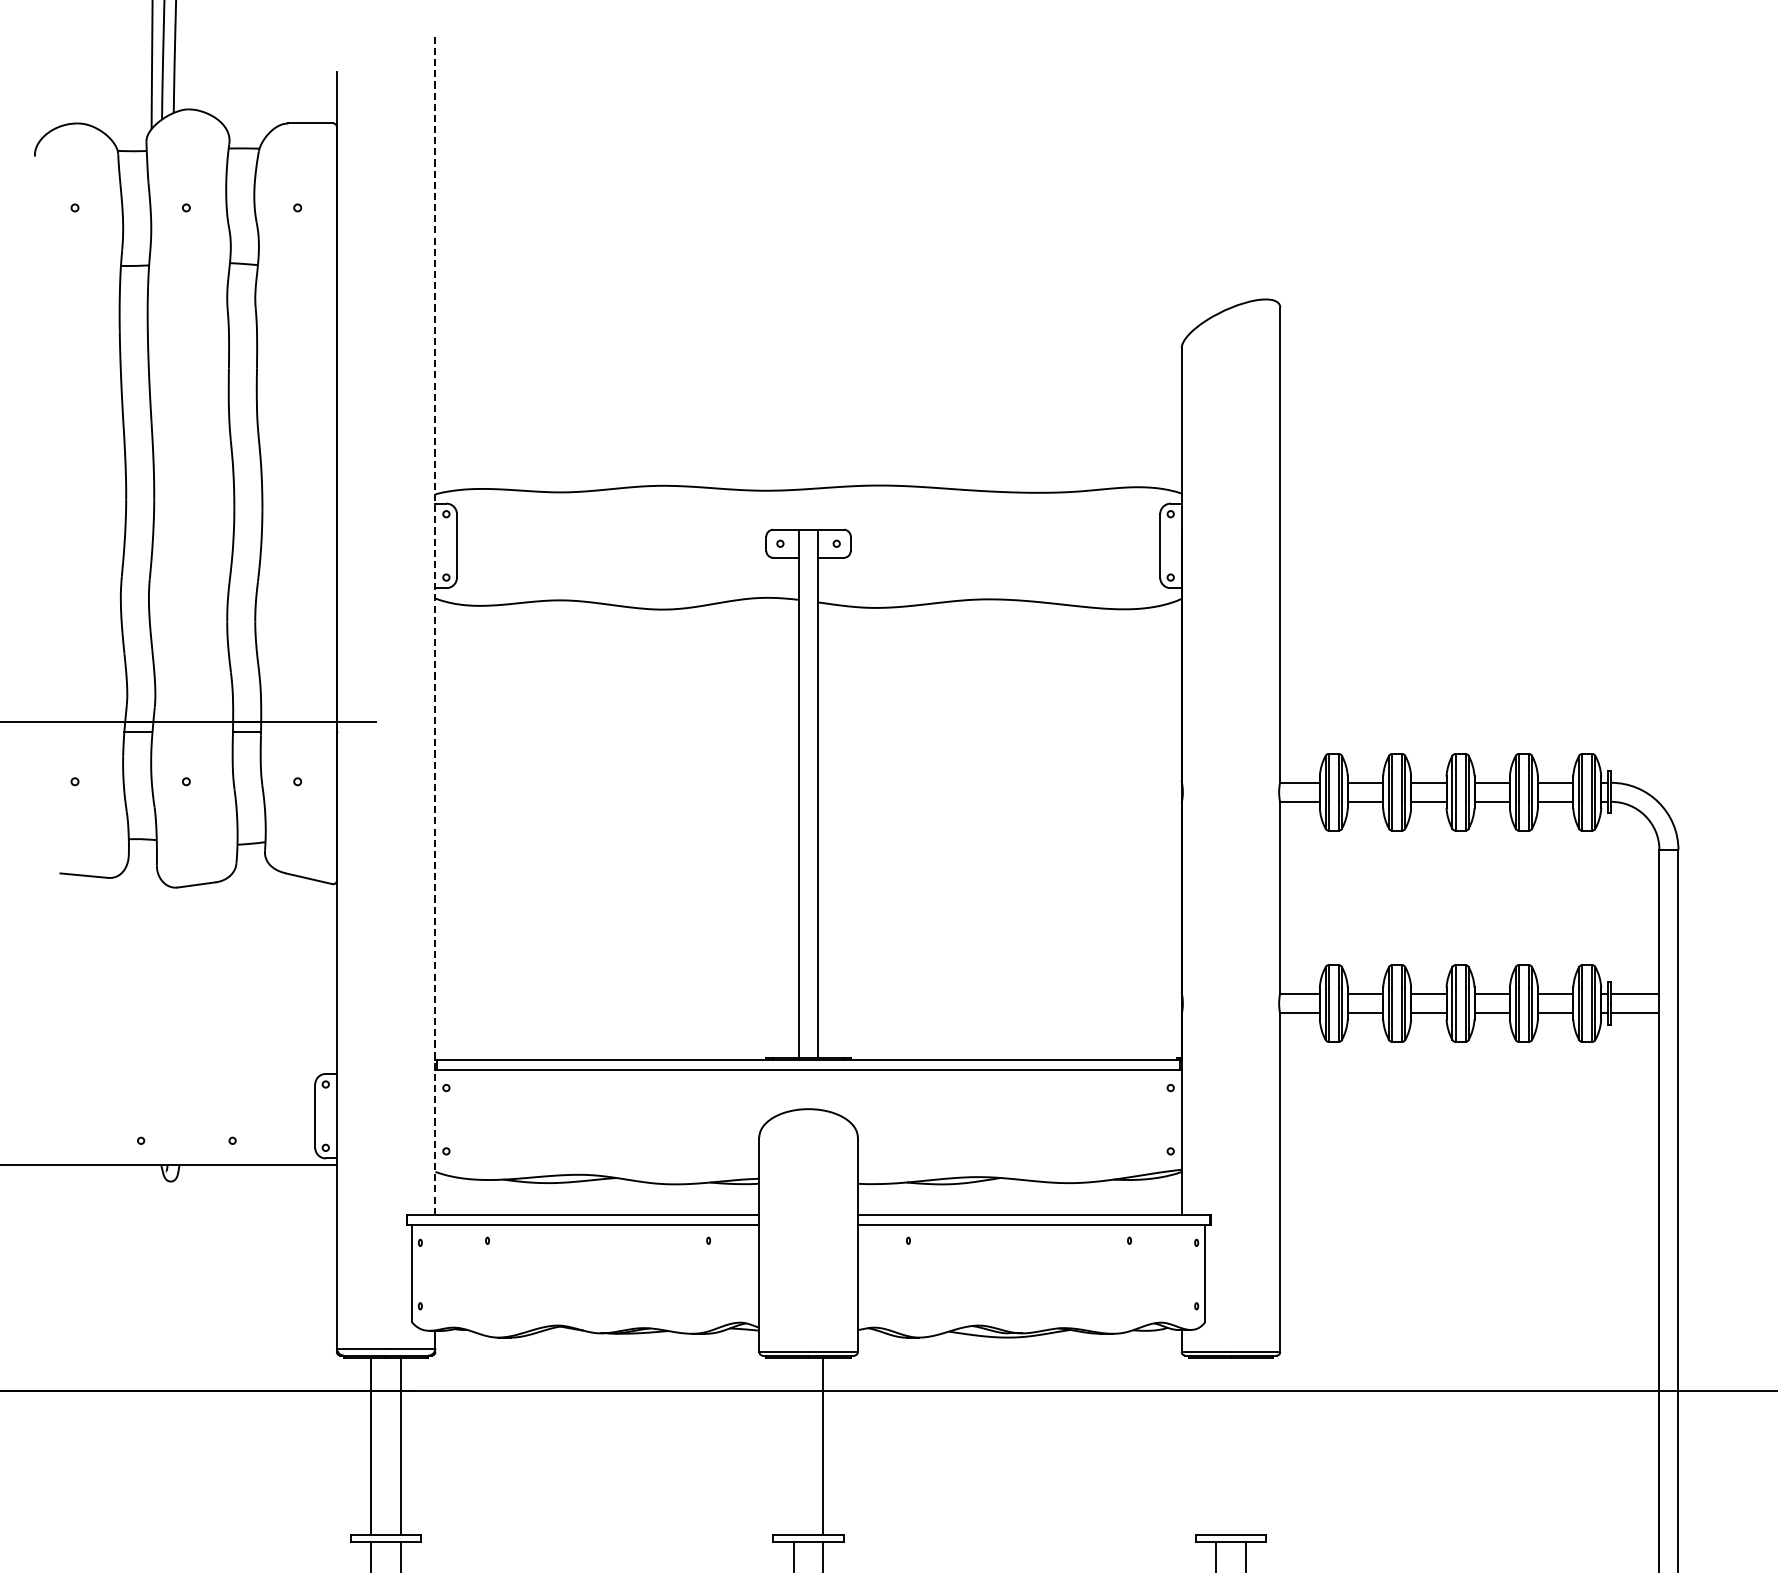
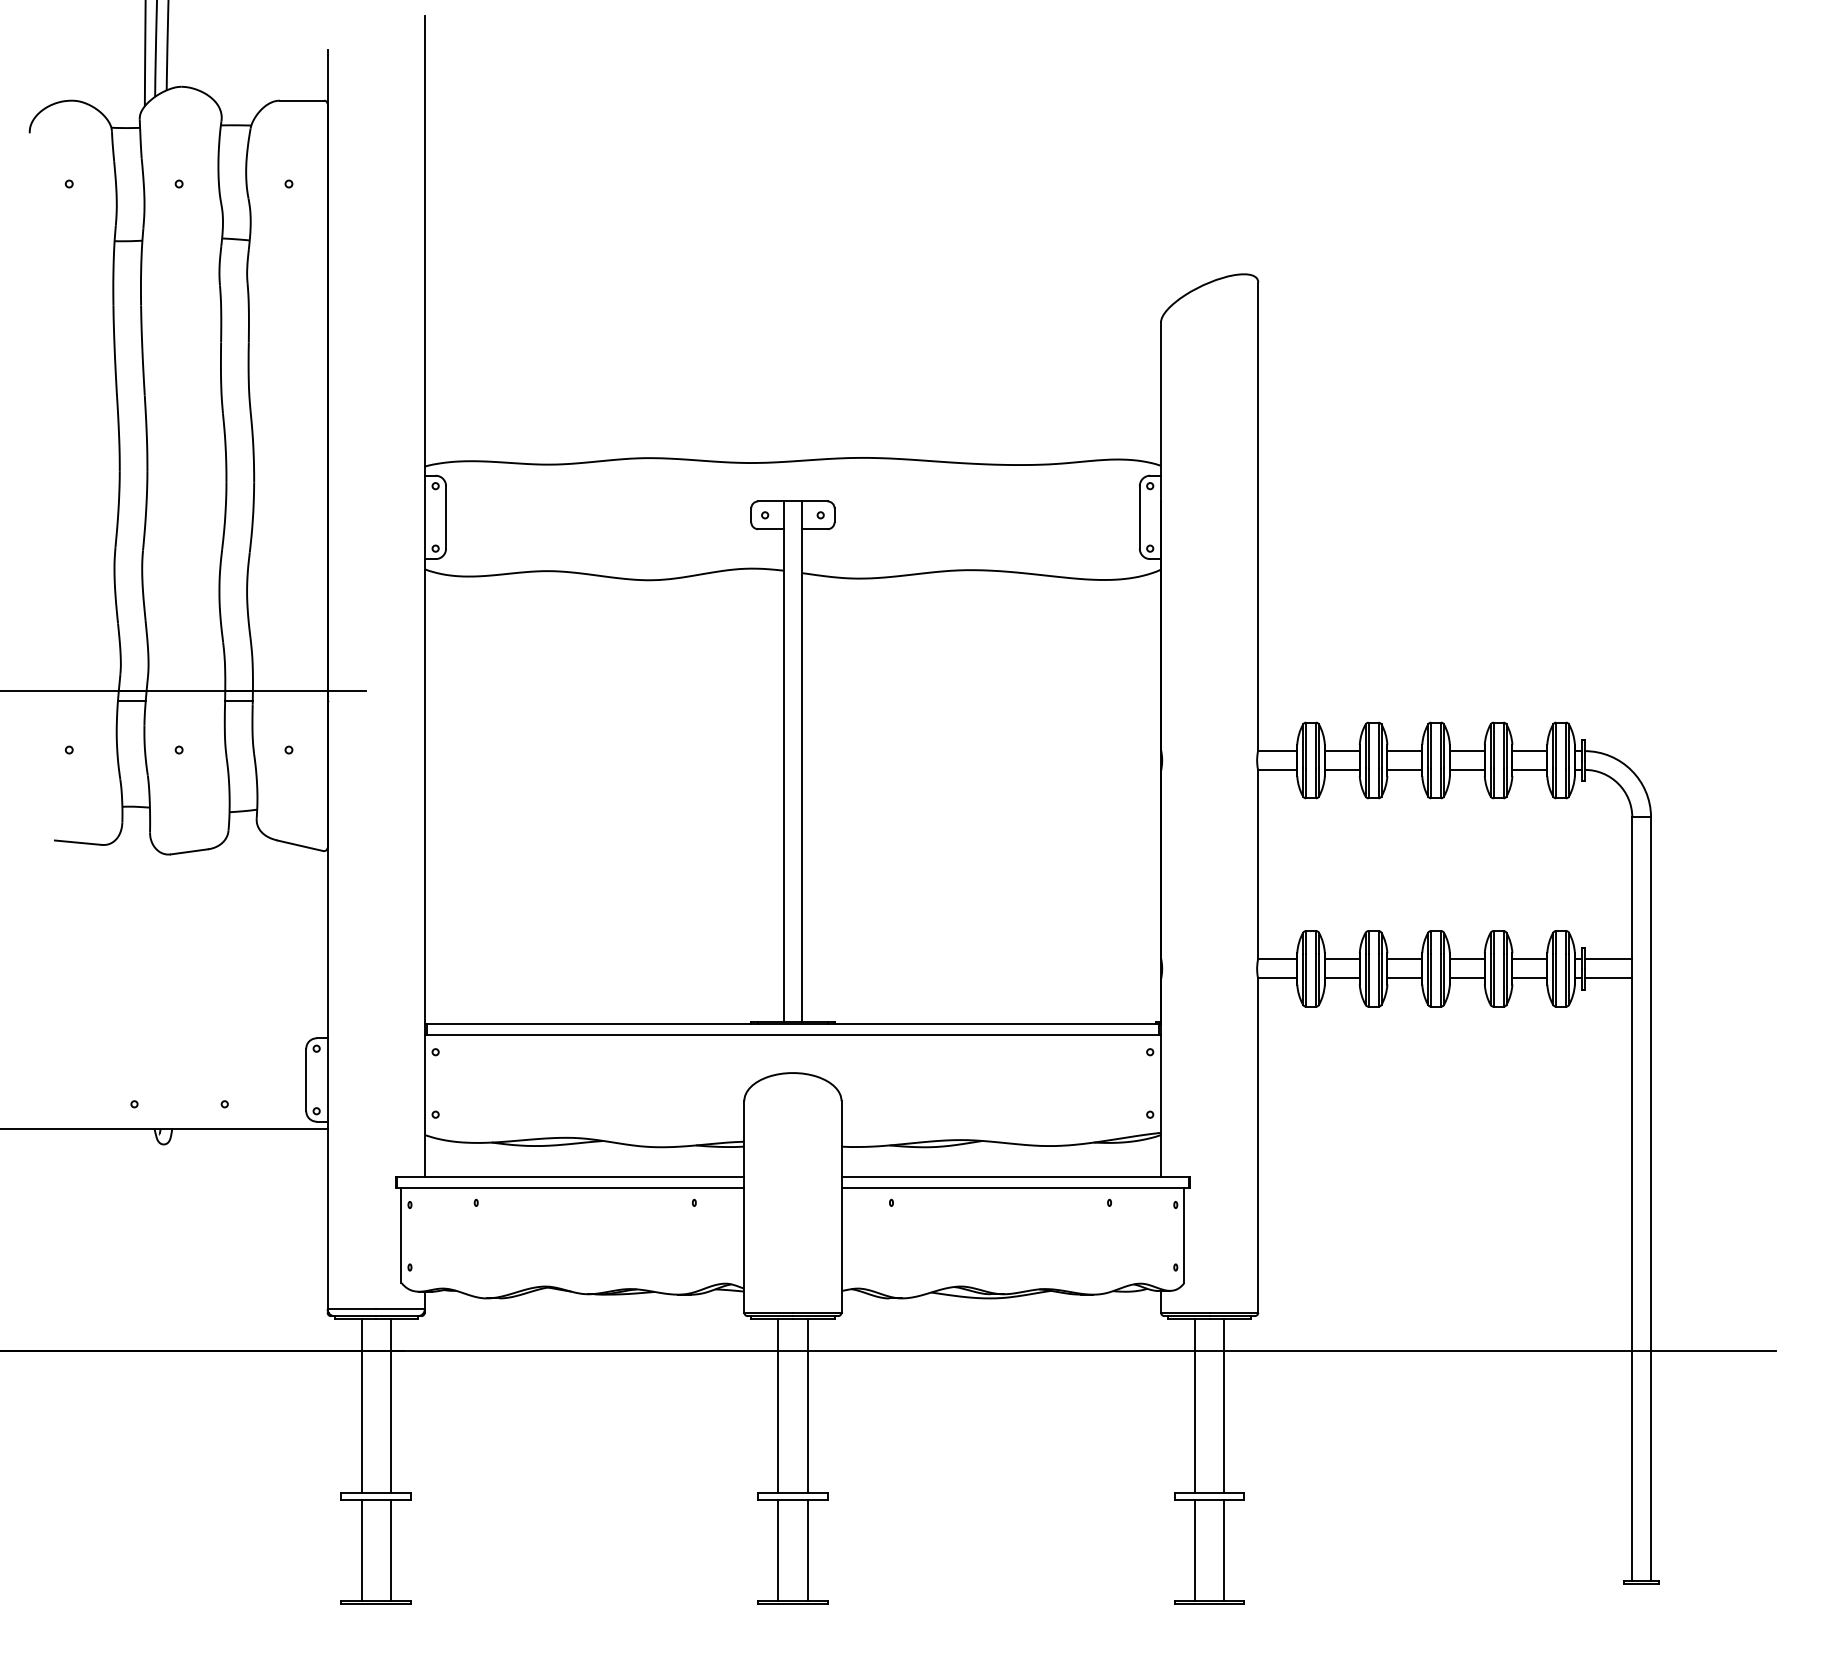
line: (435, 626) -> (424, 596), dashed -> solid
line: (793, 1446) -> (778, 1405), added
line: (1216, 1446) -> (1195, 1405), added
line: (1246, 1446) -> (1224, 1405), added

